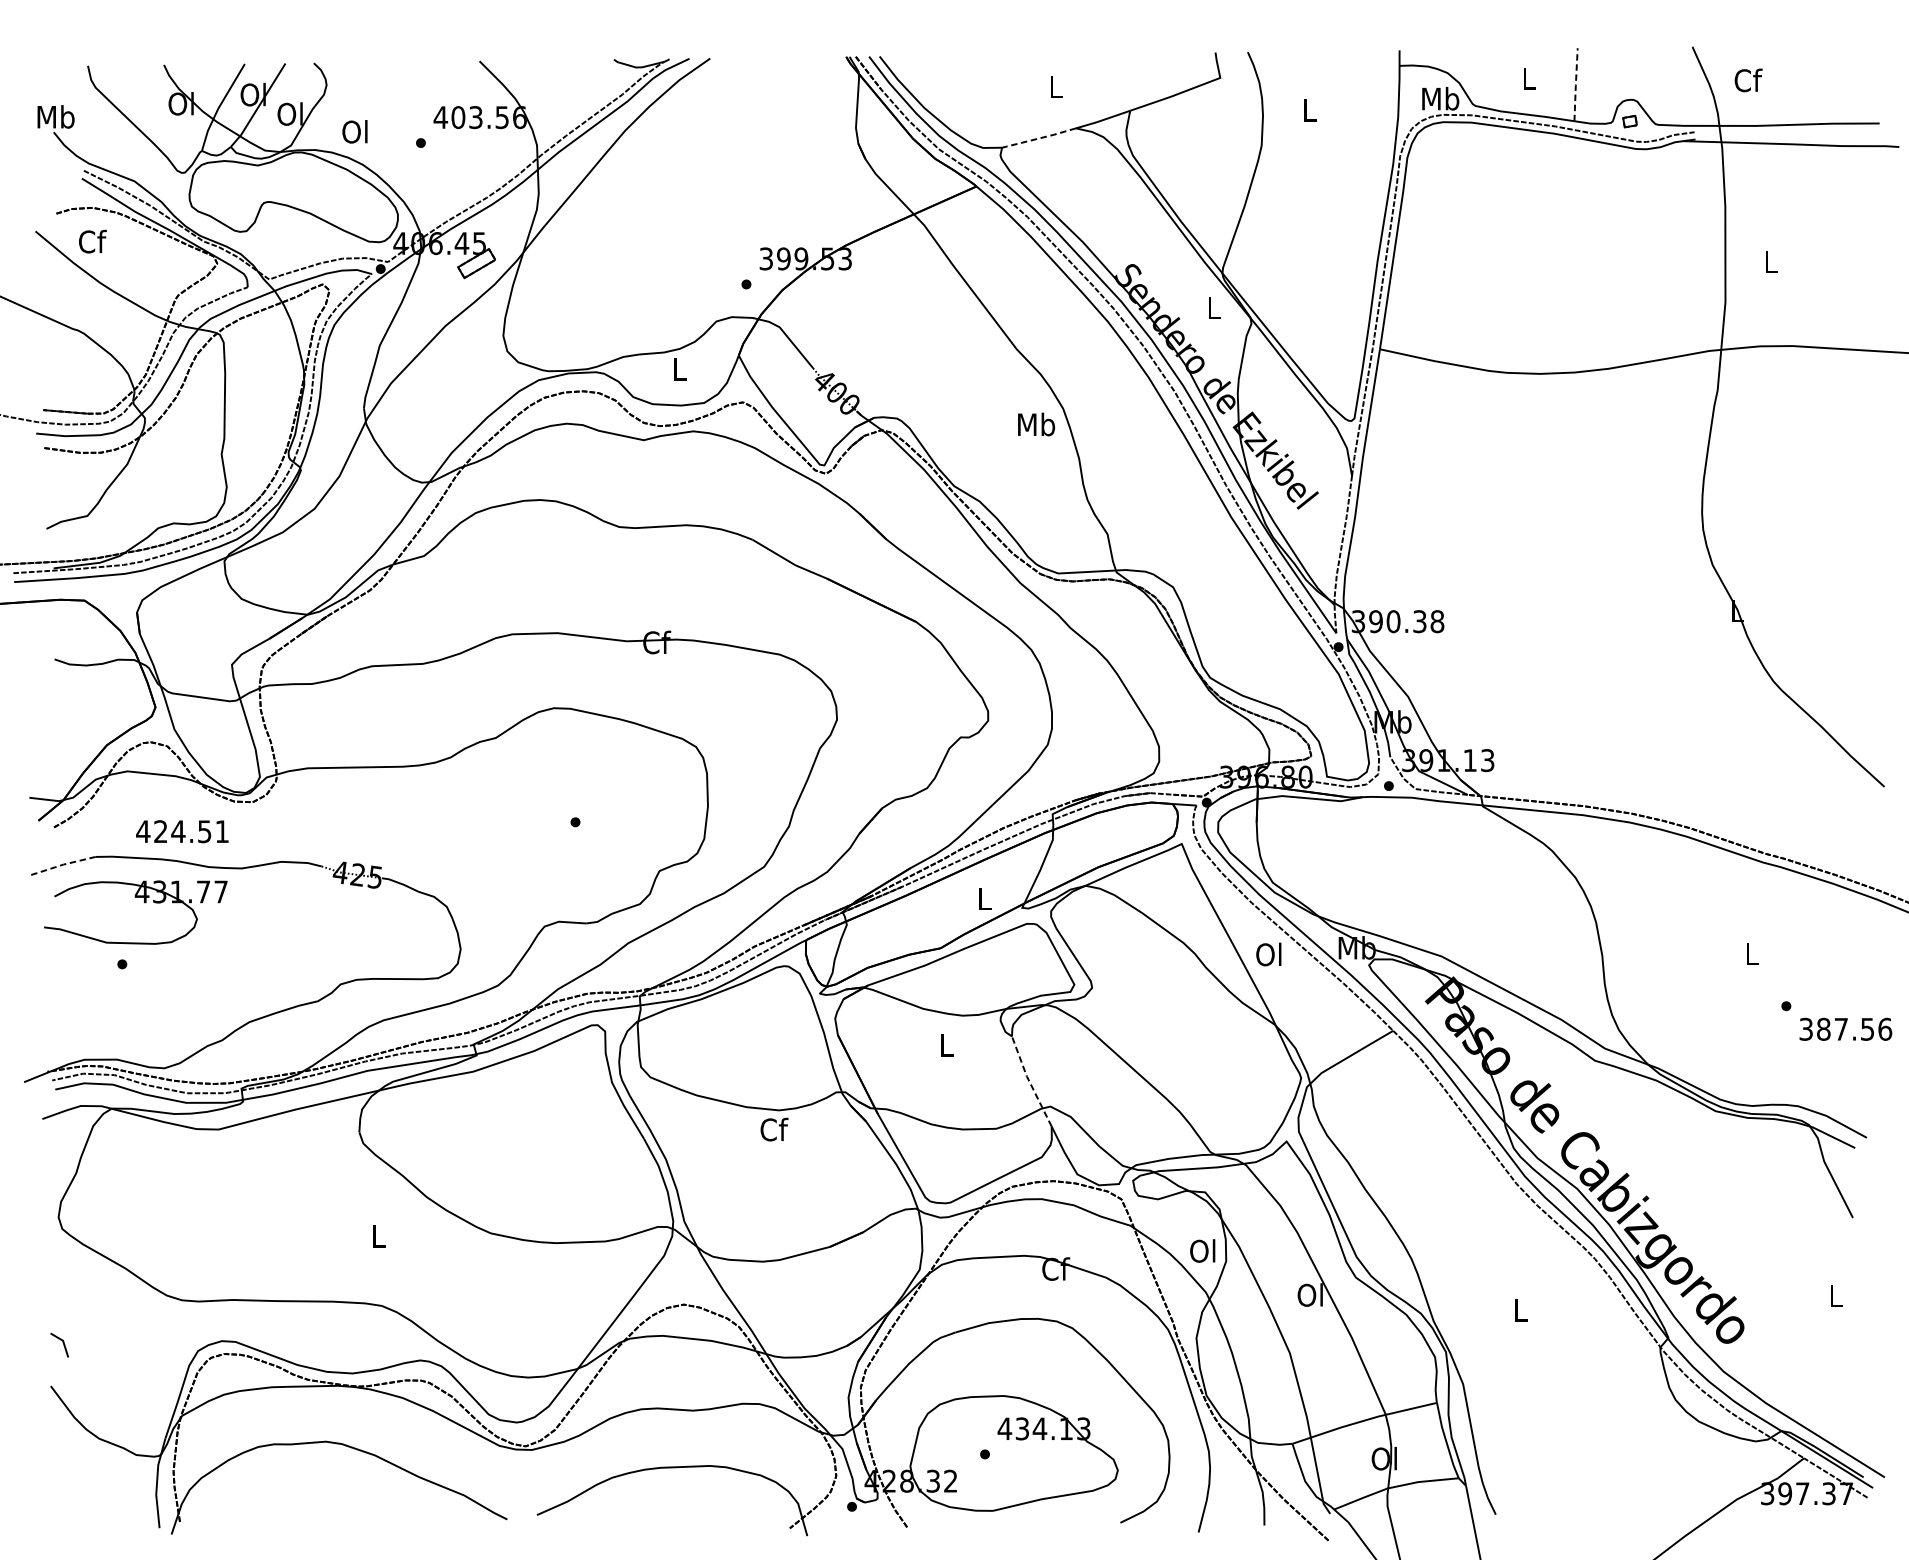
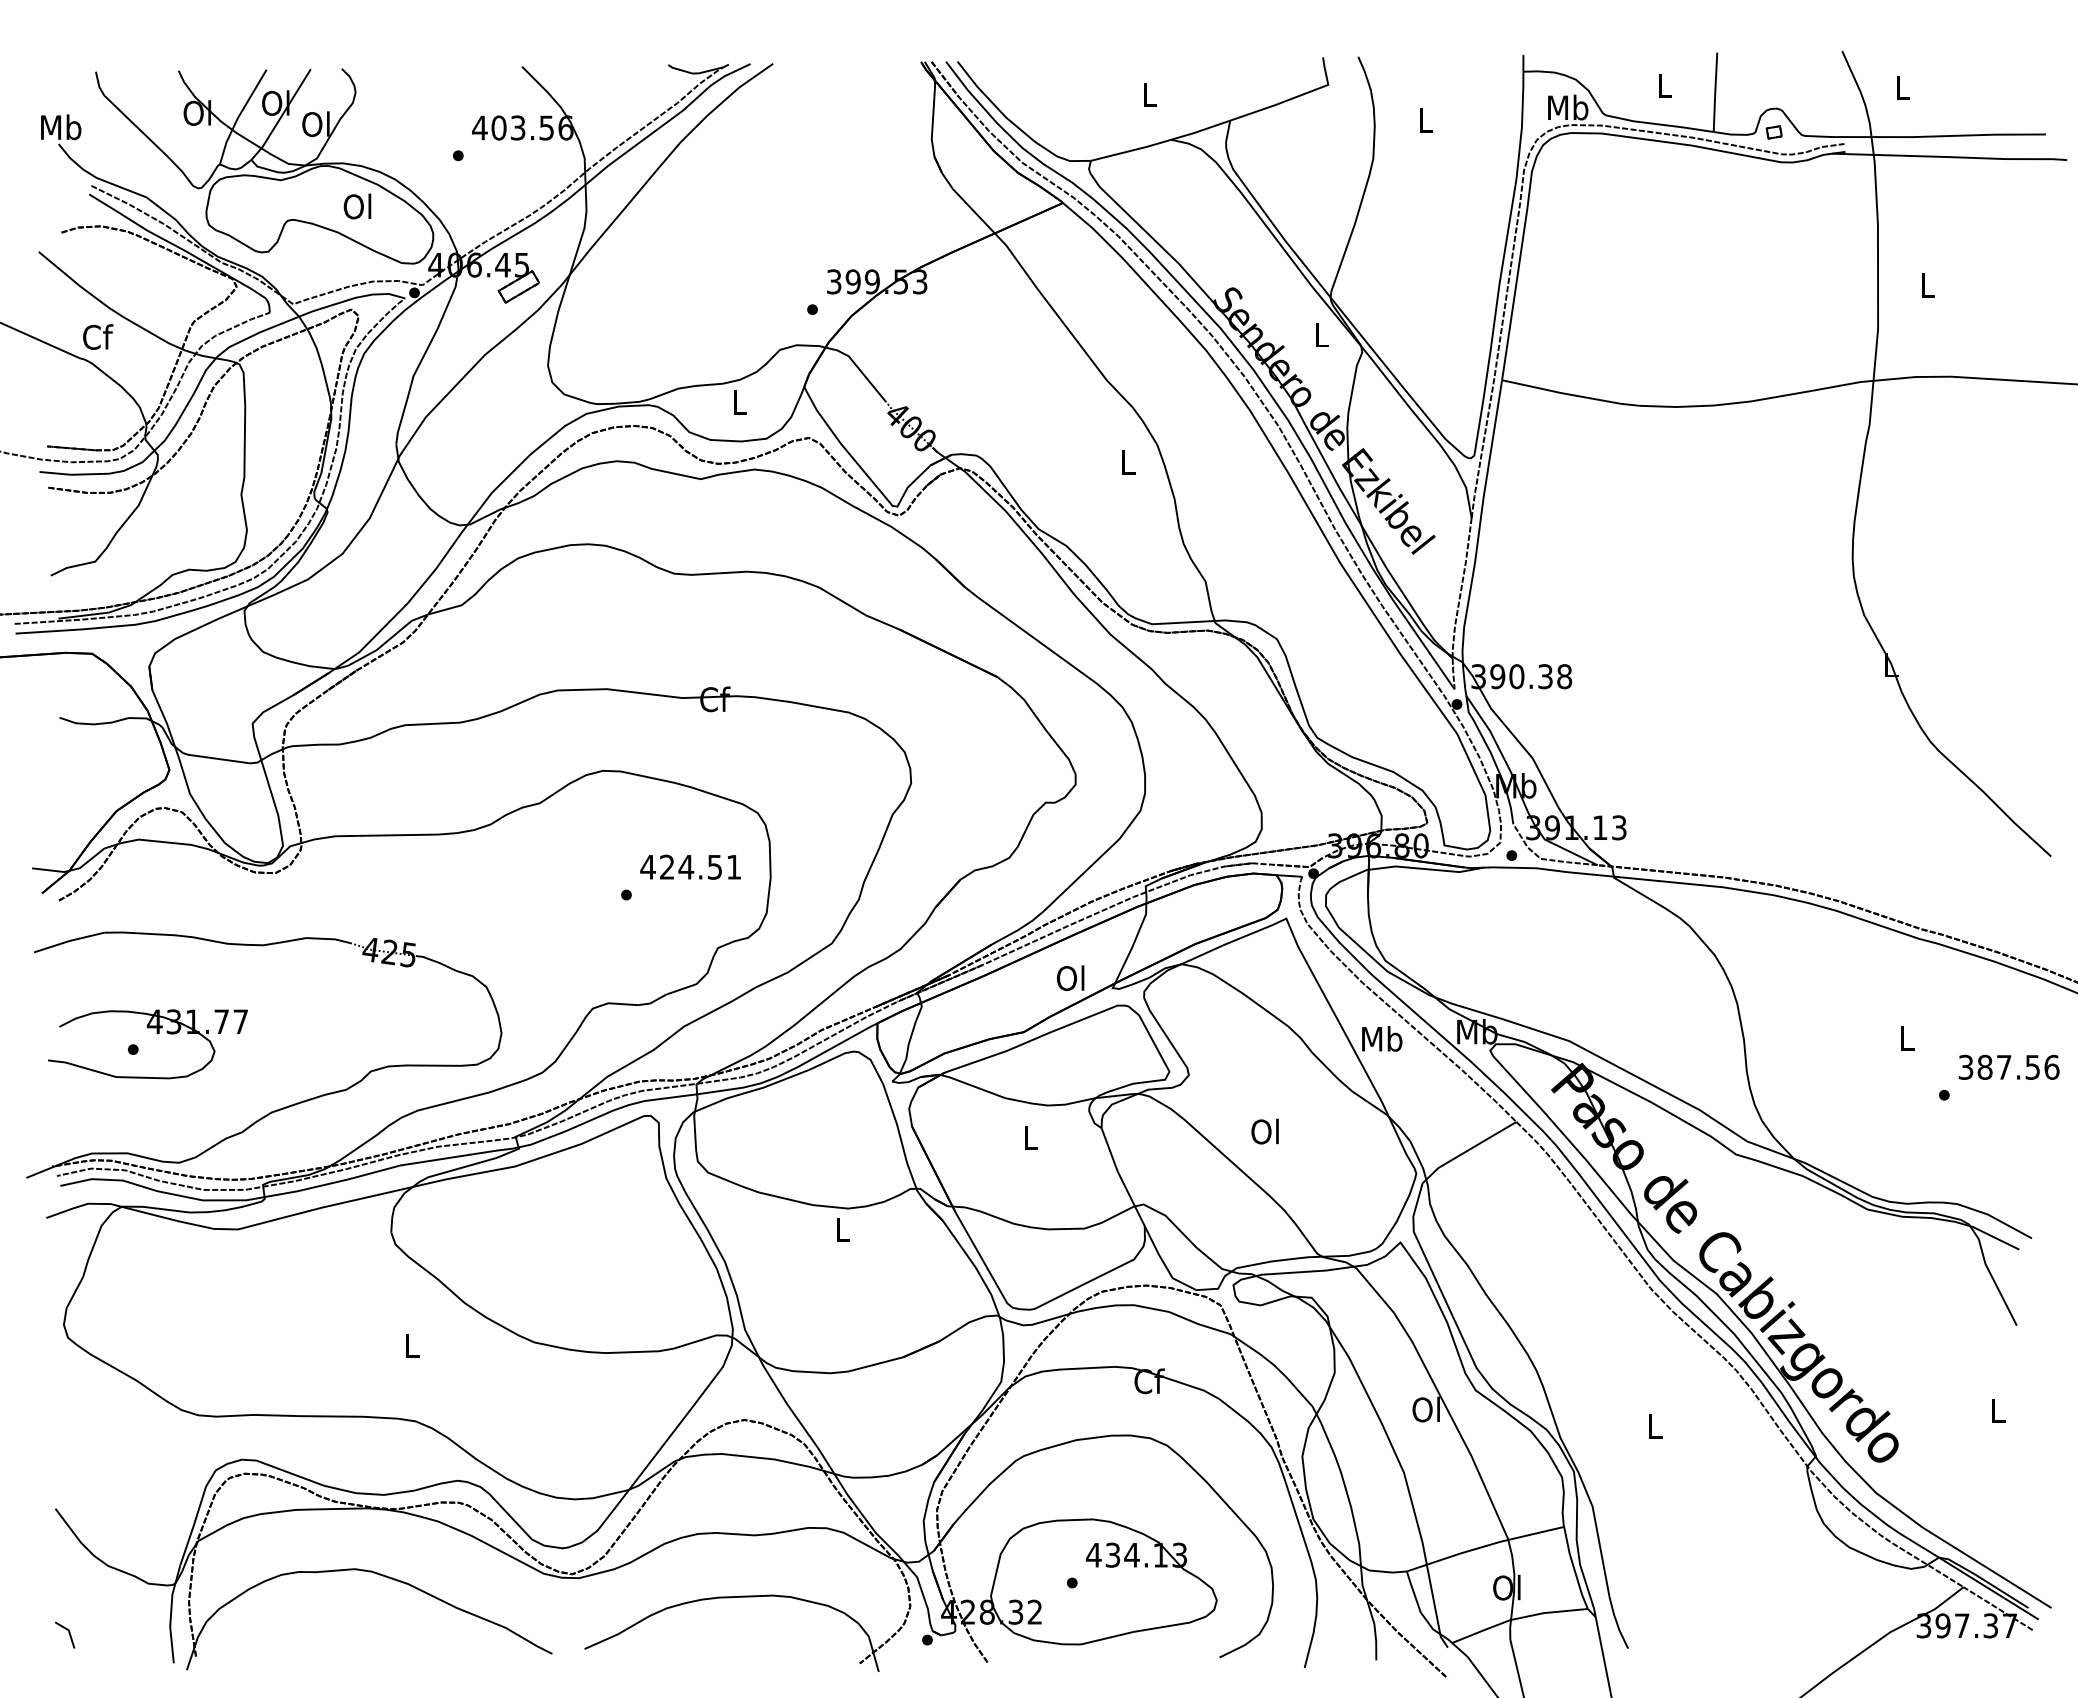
text: (1748, 80) -> (1903, 87), Cf -> L
line: (1576, 84) -> (1715, 92), dashed -> solid
text: (354, 131) -> (357, 206), moved
line: (1039, 138) -> (1131, 150), dashed -> solid
text: (93, 241) -> (98, 336), moved
text: (1036, 423) -> (1128, 461), Mb -> L
text: (182, 830) -> (690, 866), moved
line: (63, 864) -> (69, 941), dashed -> solid
text: (983, 898) -> (1070, 977), L -> Ol
part: (143, 902) -> (156, 1033), moved
text: (1270, 954) -> (1382, 1038), Ol -> Mb
text: (1845, 1028) -> (2008, 1066), moved
line: (1029, 1081) -> (1120, 1177), dashed -> solid
text: (774, 1129) -> (843, 1229), Cf -> L
text: (1202, 1250) -> (1264, 1131), moved
line: (62, 1343) -> (68, 1633), moved

